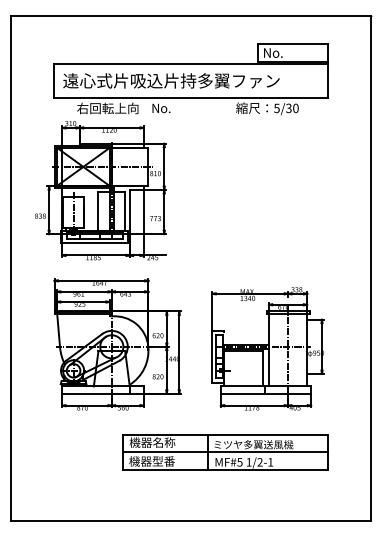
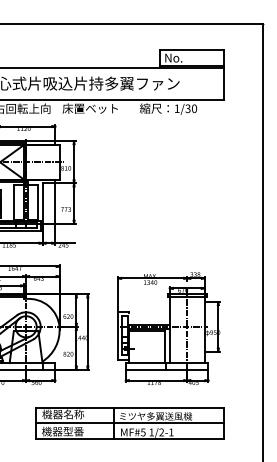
text: (181, 107) -> (89, 107), No. -> 床置ベット
text: (276, 108) -> (176, 108), 5/30 -> 1/30

